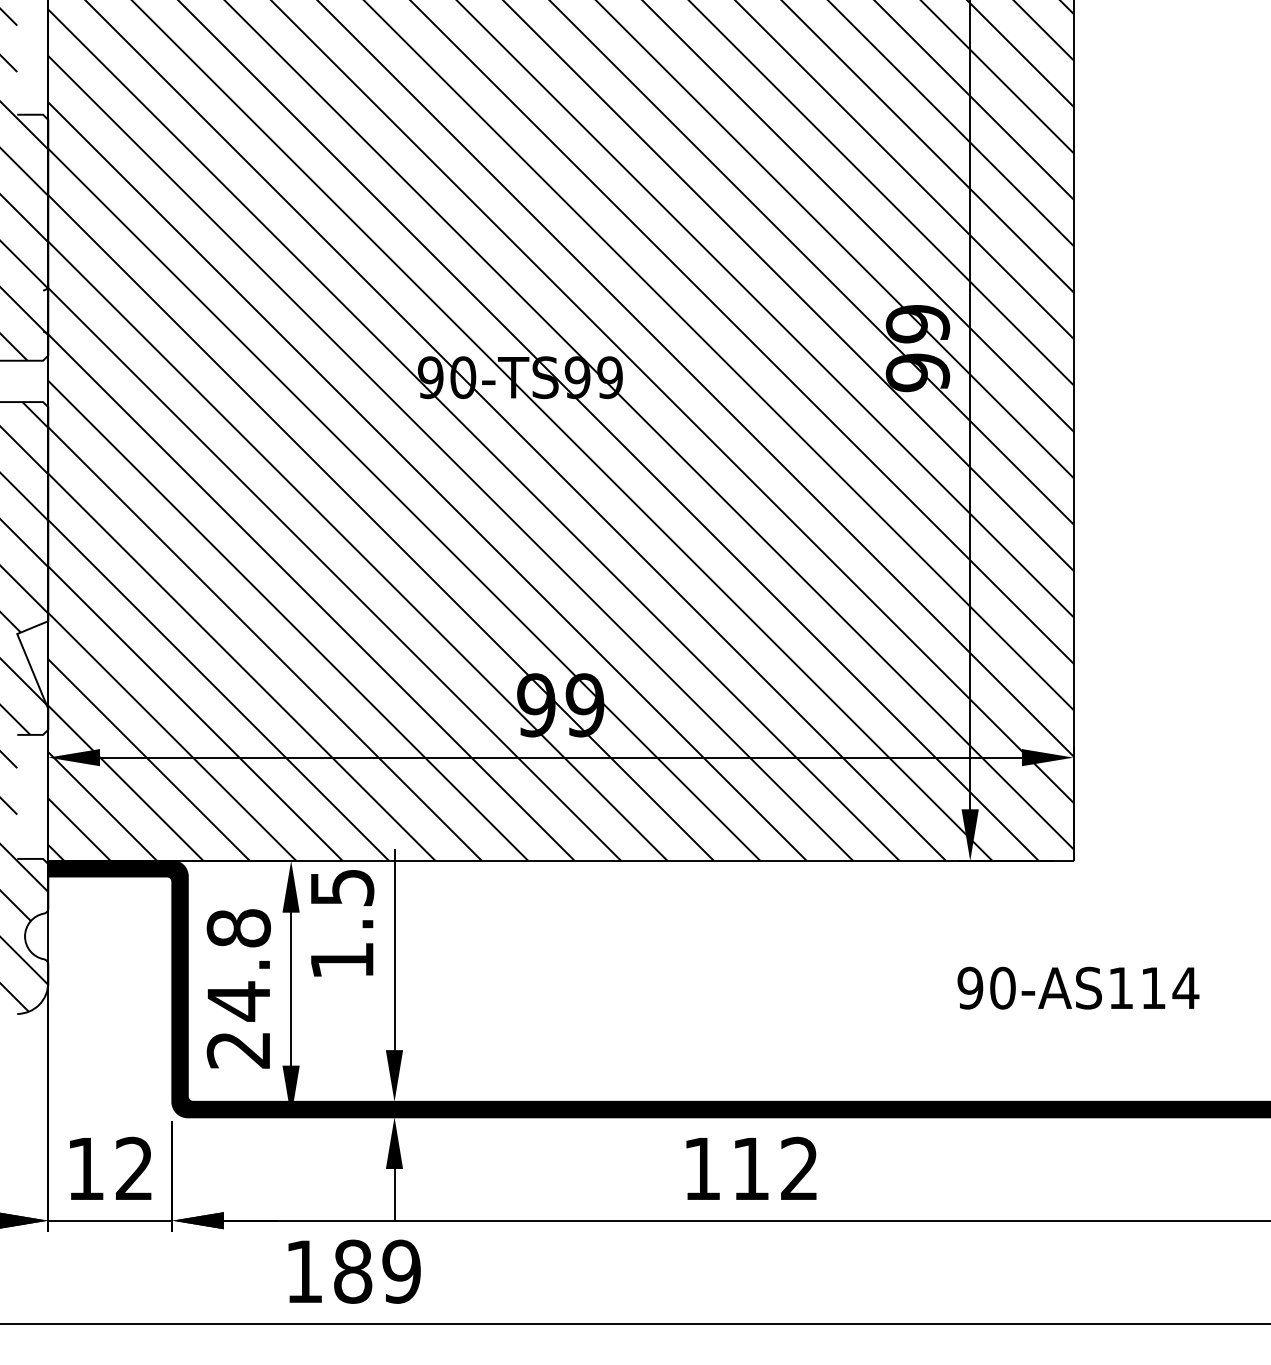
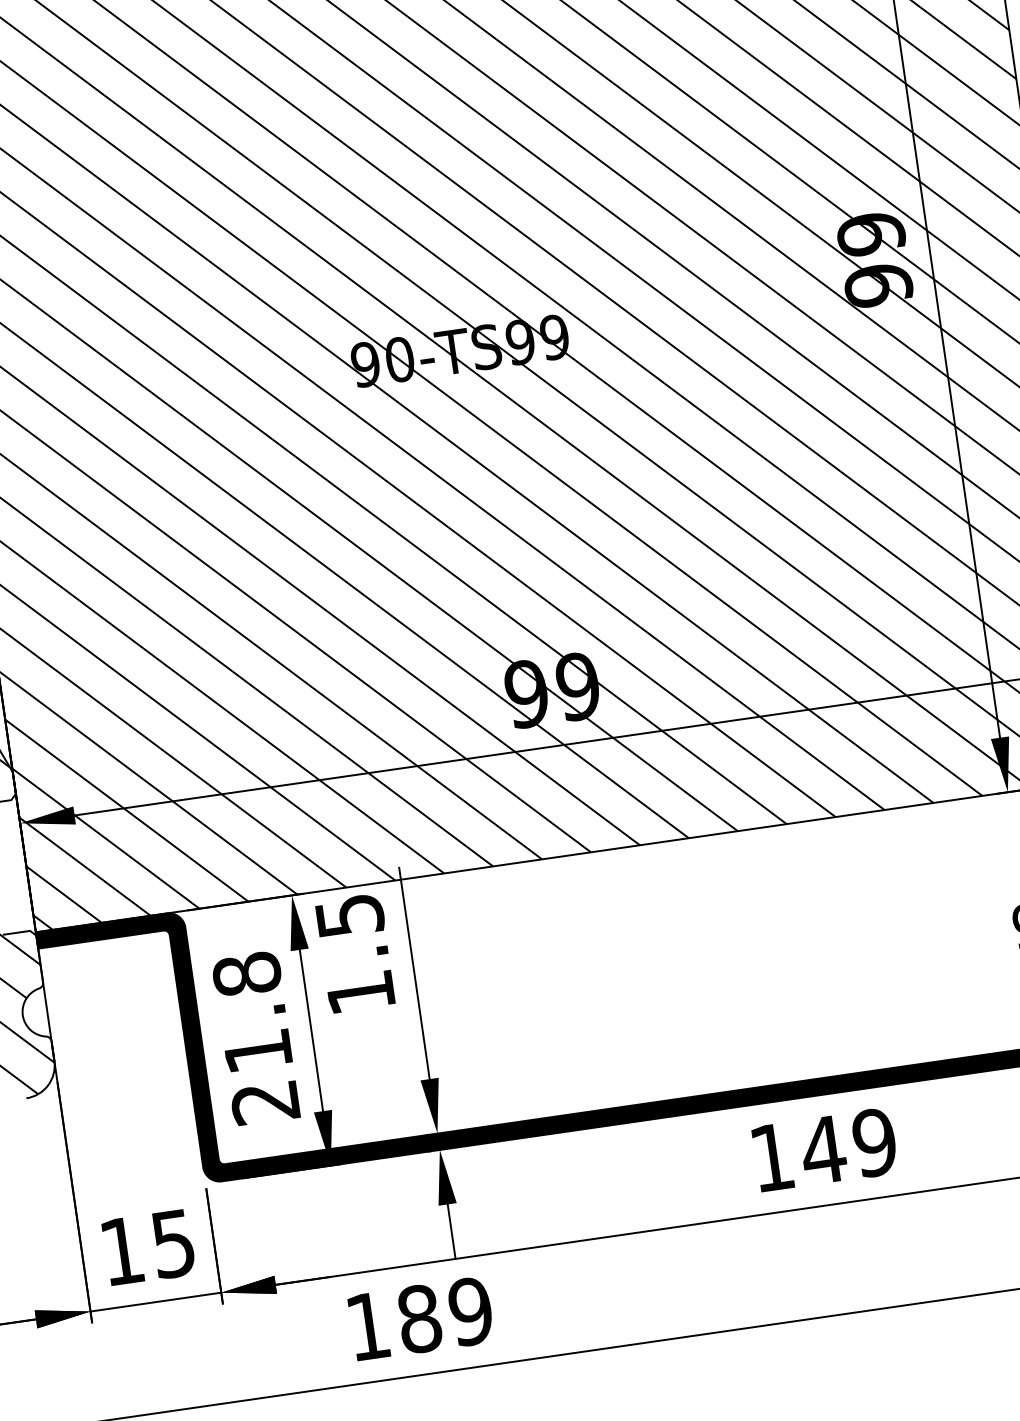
text: (238, 1001) -> (257, 1051), 24.8 -> 21.8
text: (134, 1168) -> (173, 1243), 12 -> 15
text: (774, 1168) -> (848, 1146), 112 -> 149

